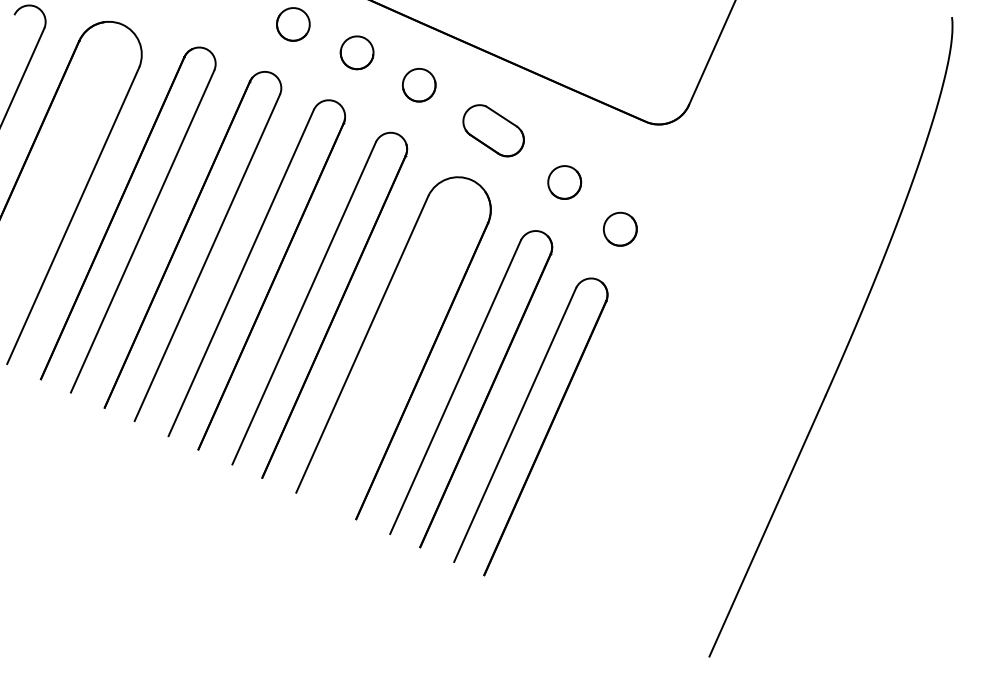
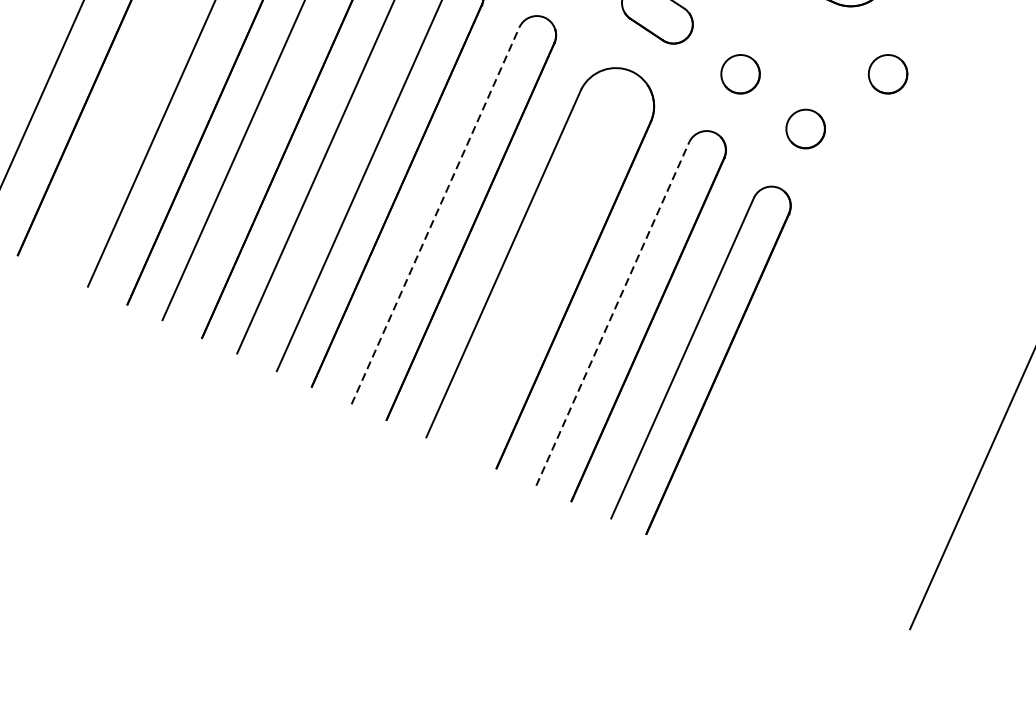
part: (690, 182) -> (887, 74), added
line: (304, 302) -> (435, 214), solid -> dashed
line: (455, 387) -> (612, 314), solid -> dashed

